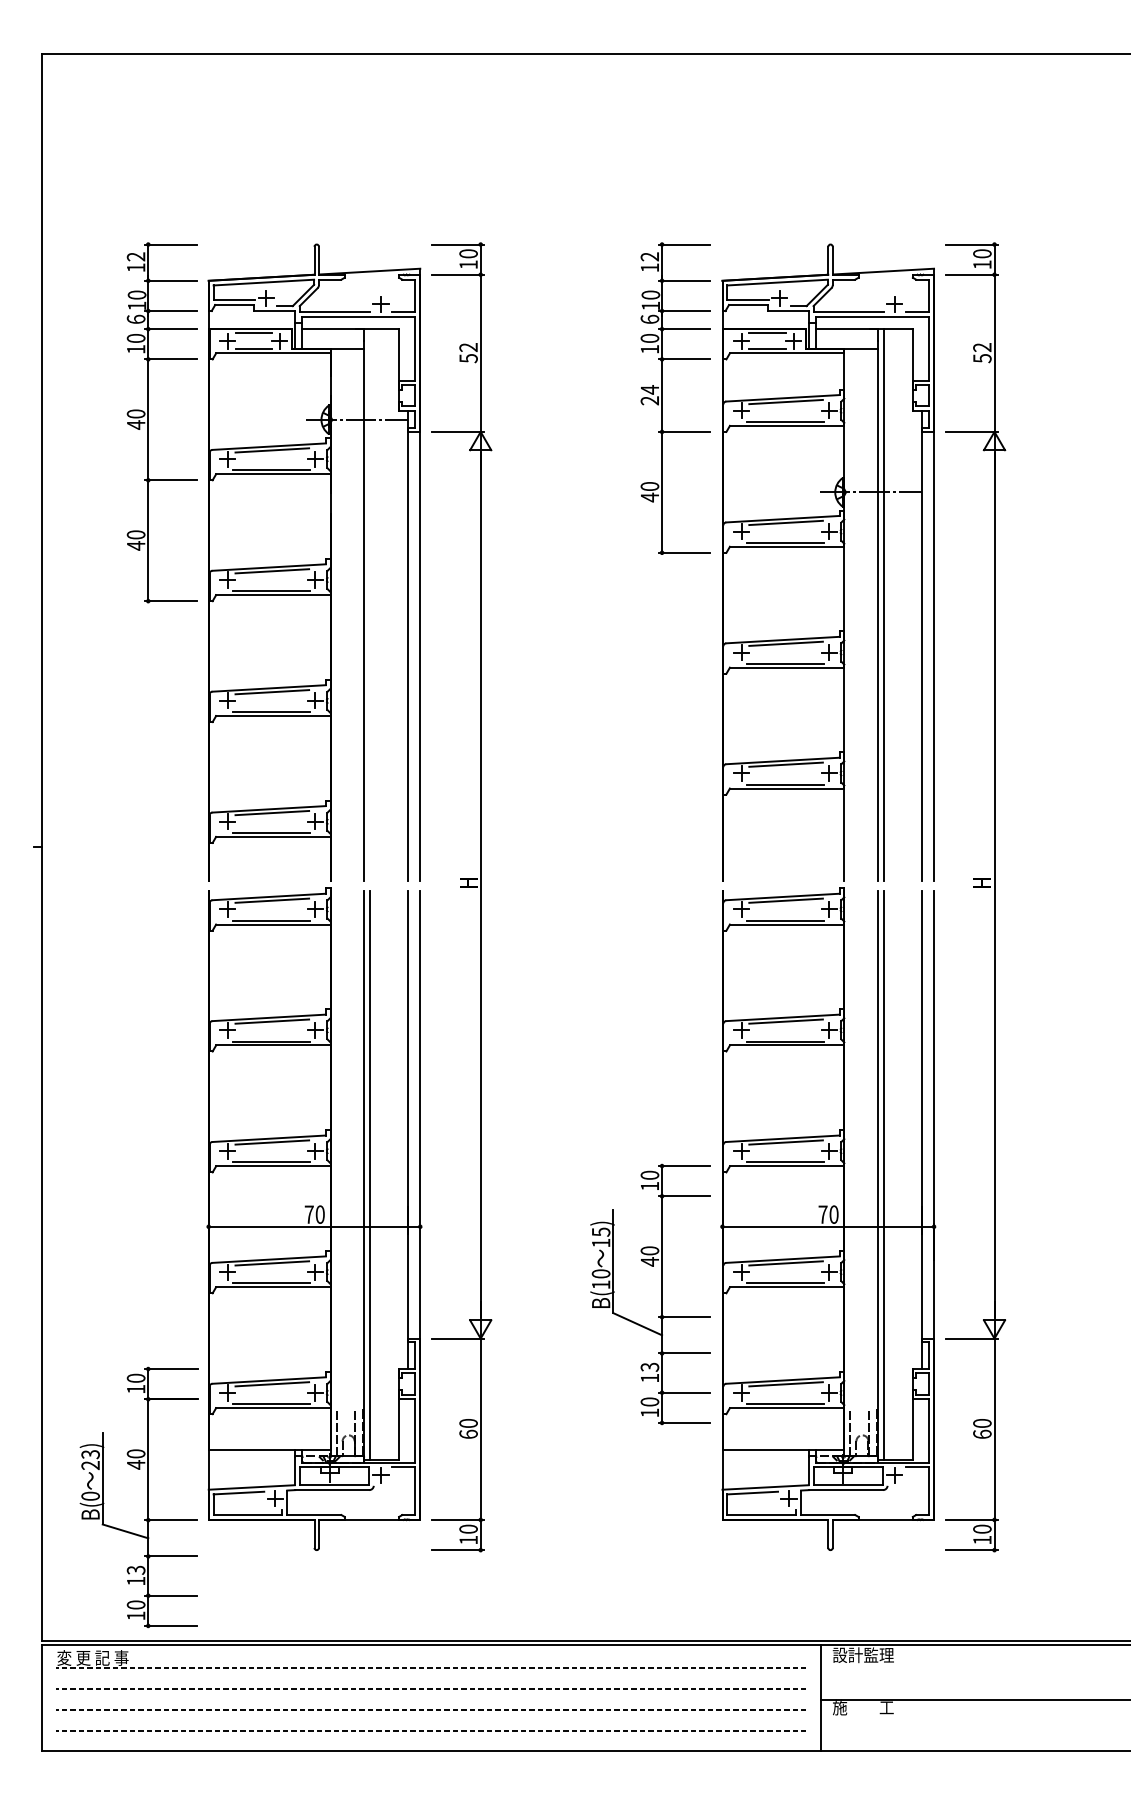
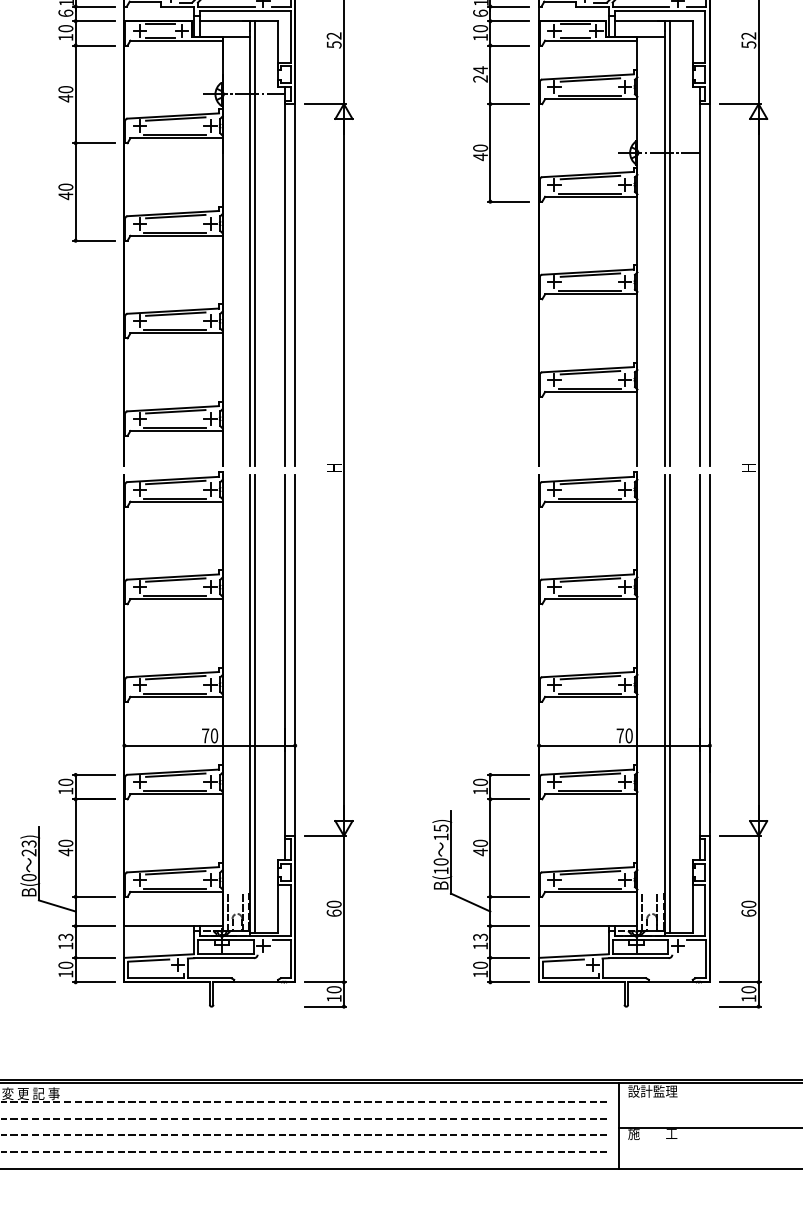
line: (370, 604) -> (255, 243), added
part: (661, 1294) -> (489, 878), moved
part: (147, 1497) -> (75, 878), moved

